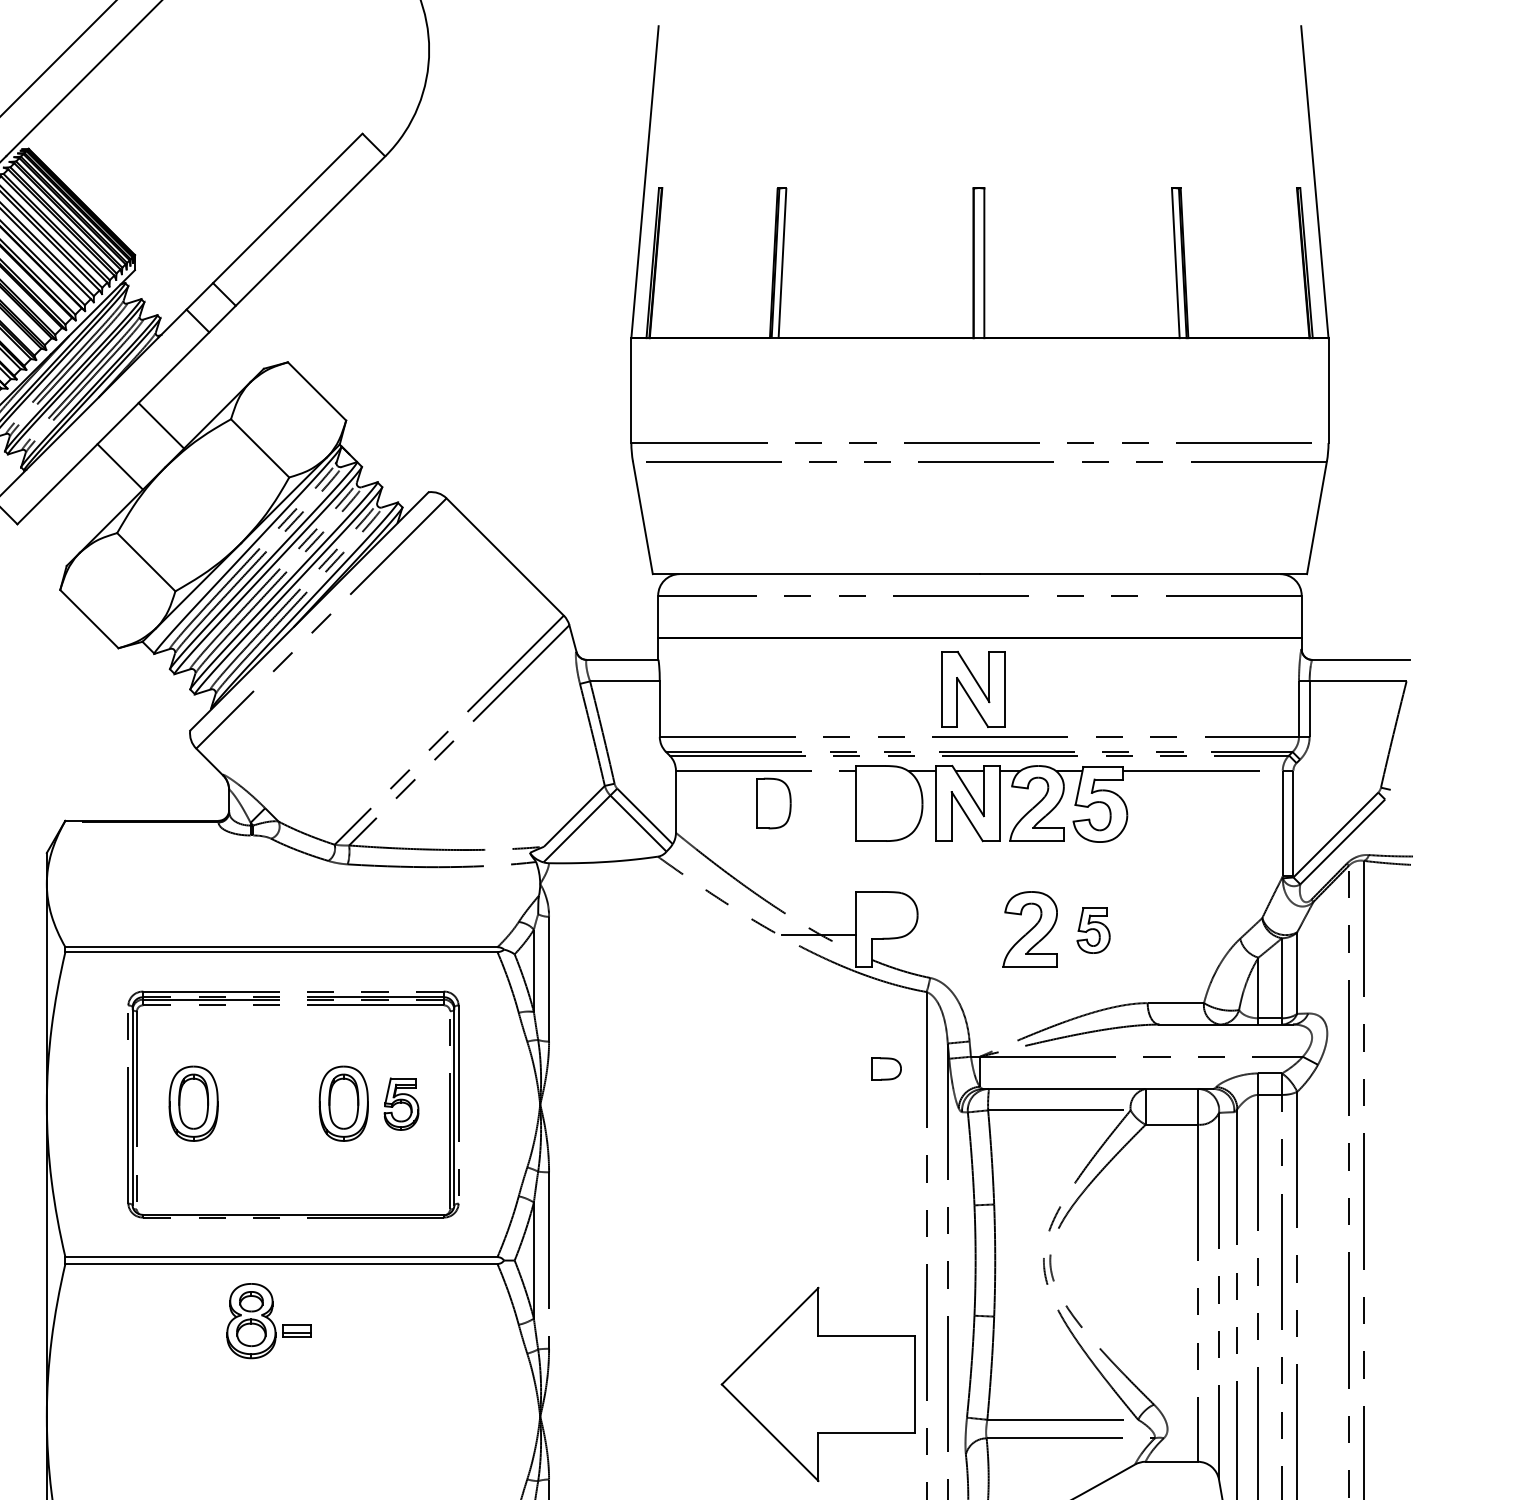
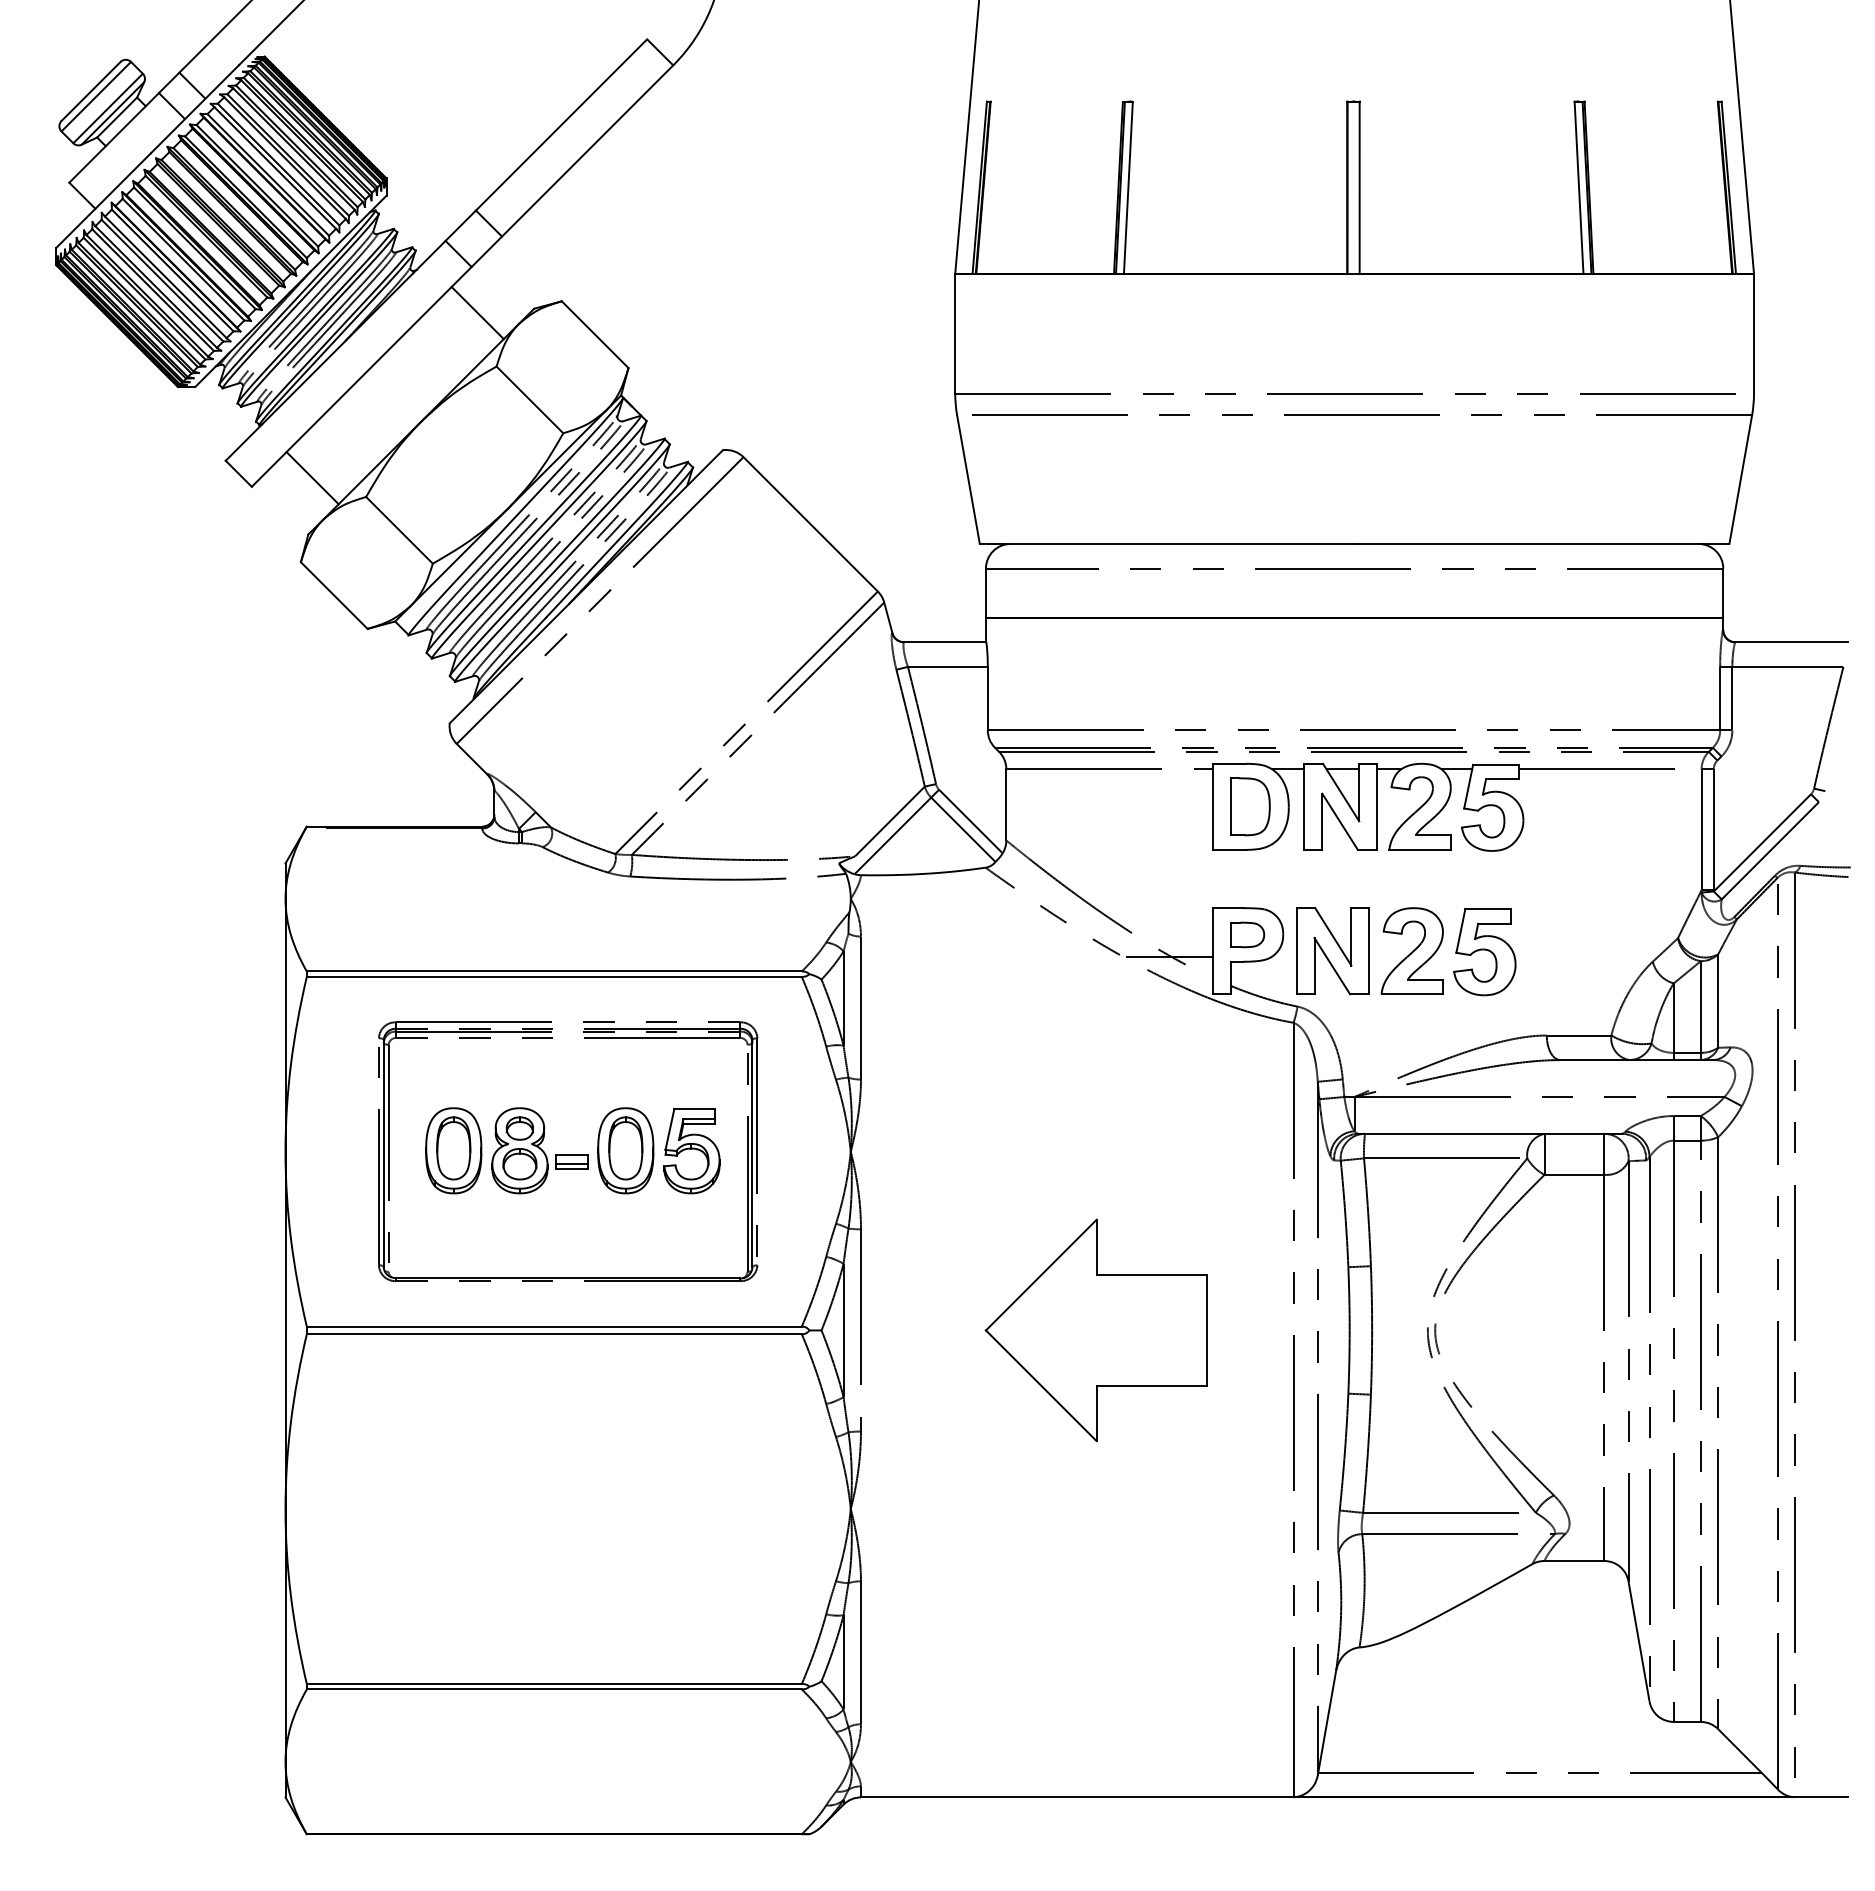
line: (161, 425) -> (477, 312), moved
line: (120, 467) -> (312, 478), moved
part: (972, 689) -> (1332, 951), moved
part: (773, 803) -> (1250, 806), moved
part: (1093, 930) -> (1484, 952), size x1.67
part: (886, 1068) -> (1247, 934), moved
part: (401, 1104) -> (691, 1151), size x1.43
part: (268, 1320) -> (539, 1150), moved
part: (817, 1384) -> (1095, 1330), moved

